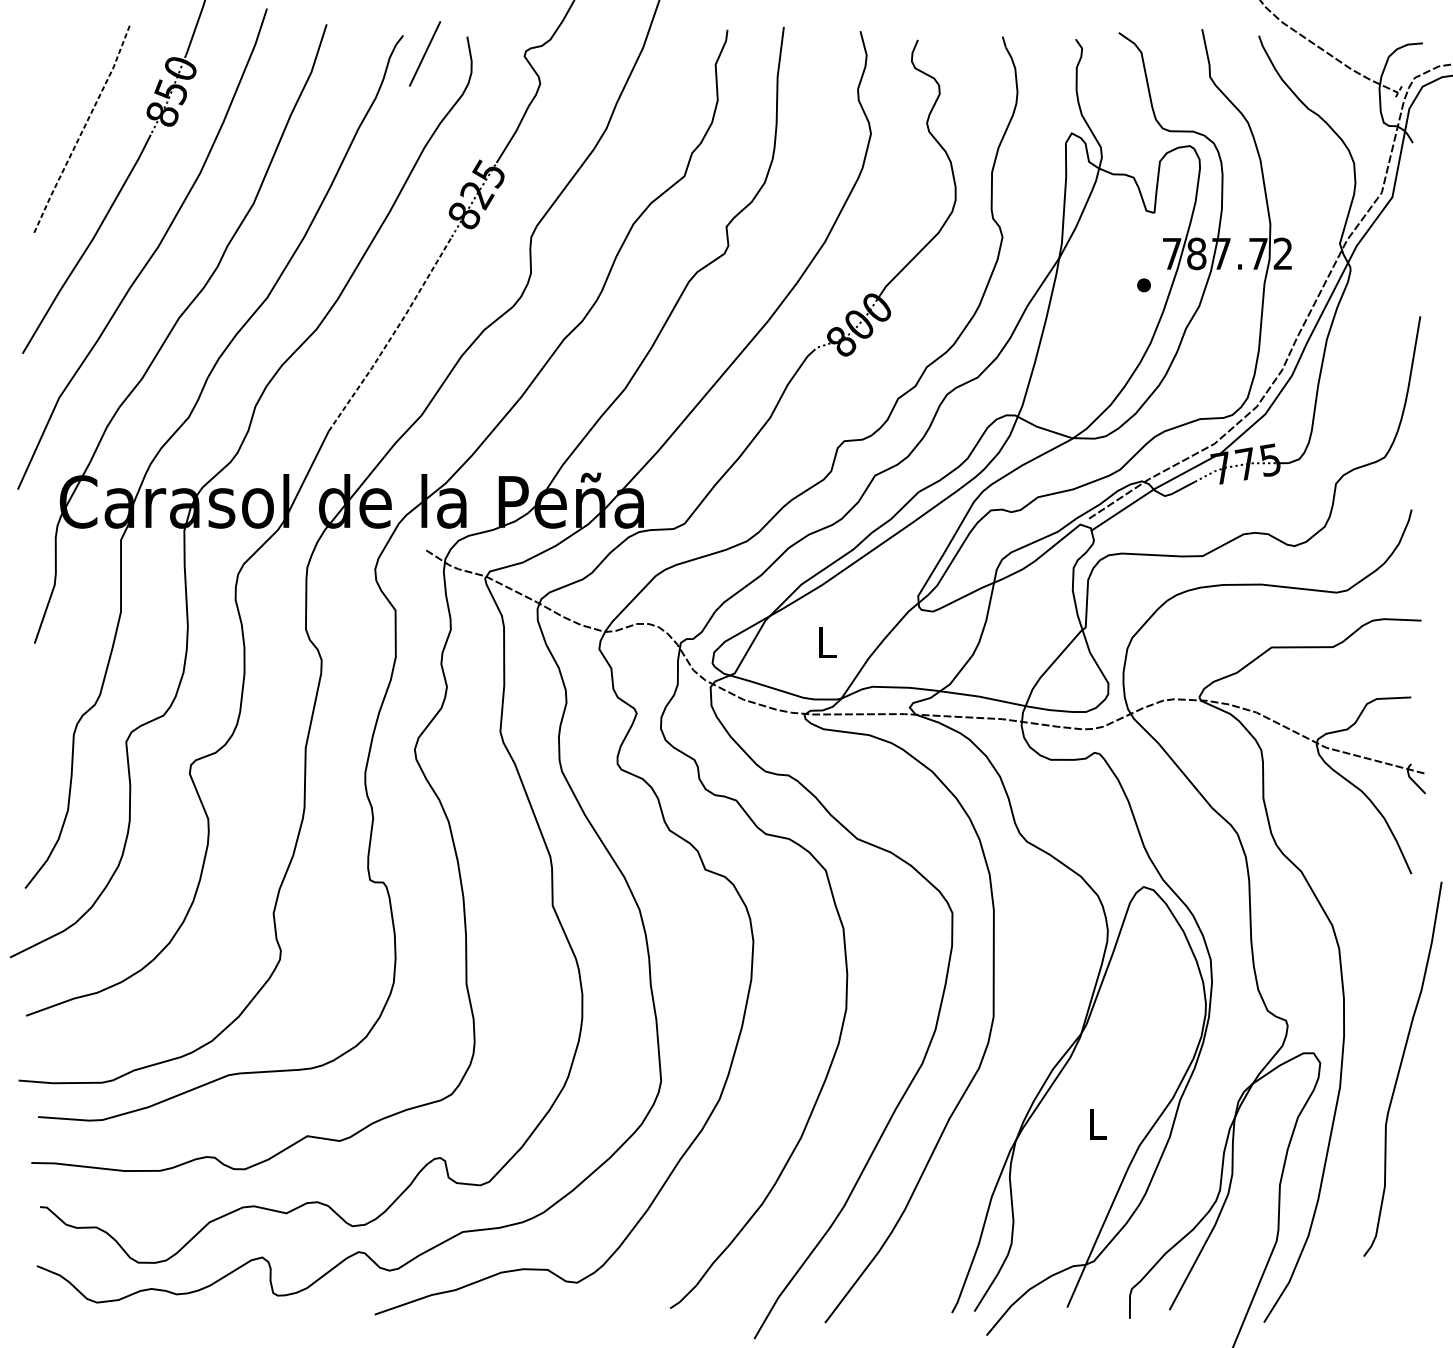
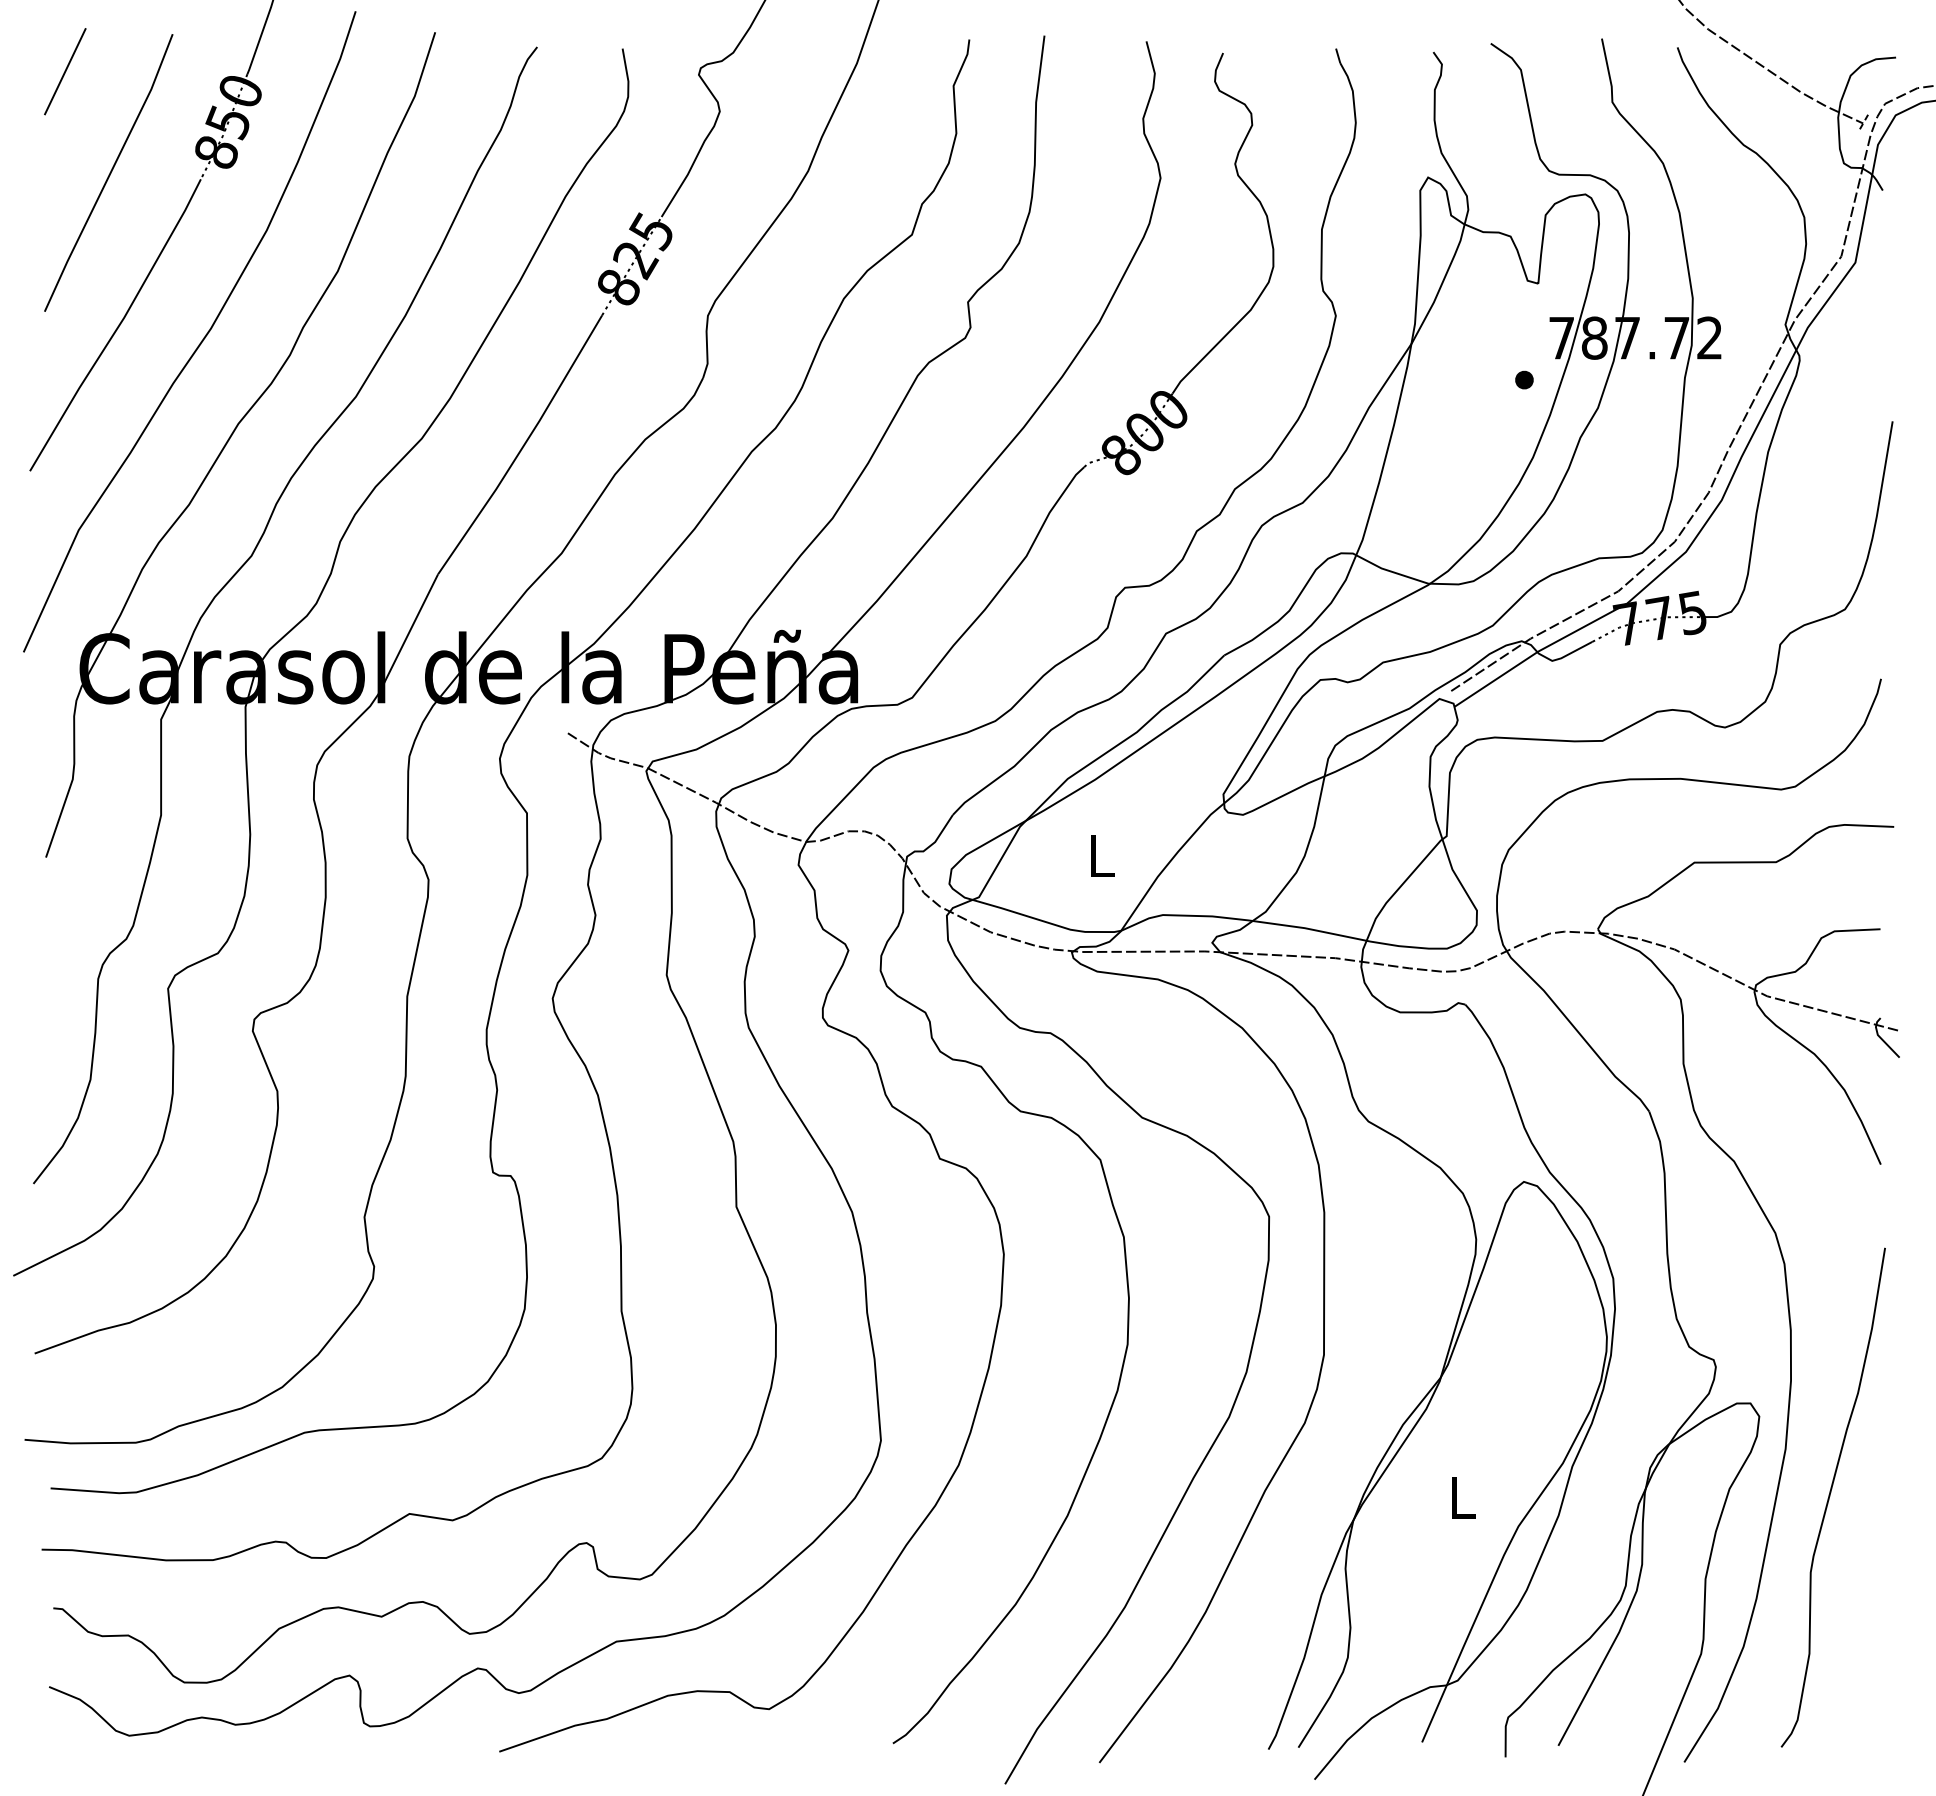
line: (425, 53) -> (65, 71), moved
line: (83, 130) -> (110, 173), dashed -> solid
line: (392, 335) -> (523, 446), dashed -> solid
curve: (1400, 1068) -> (1830, 1496), moved

